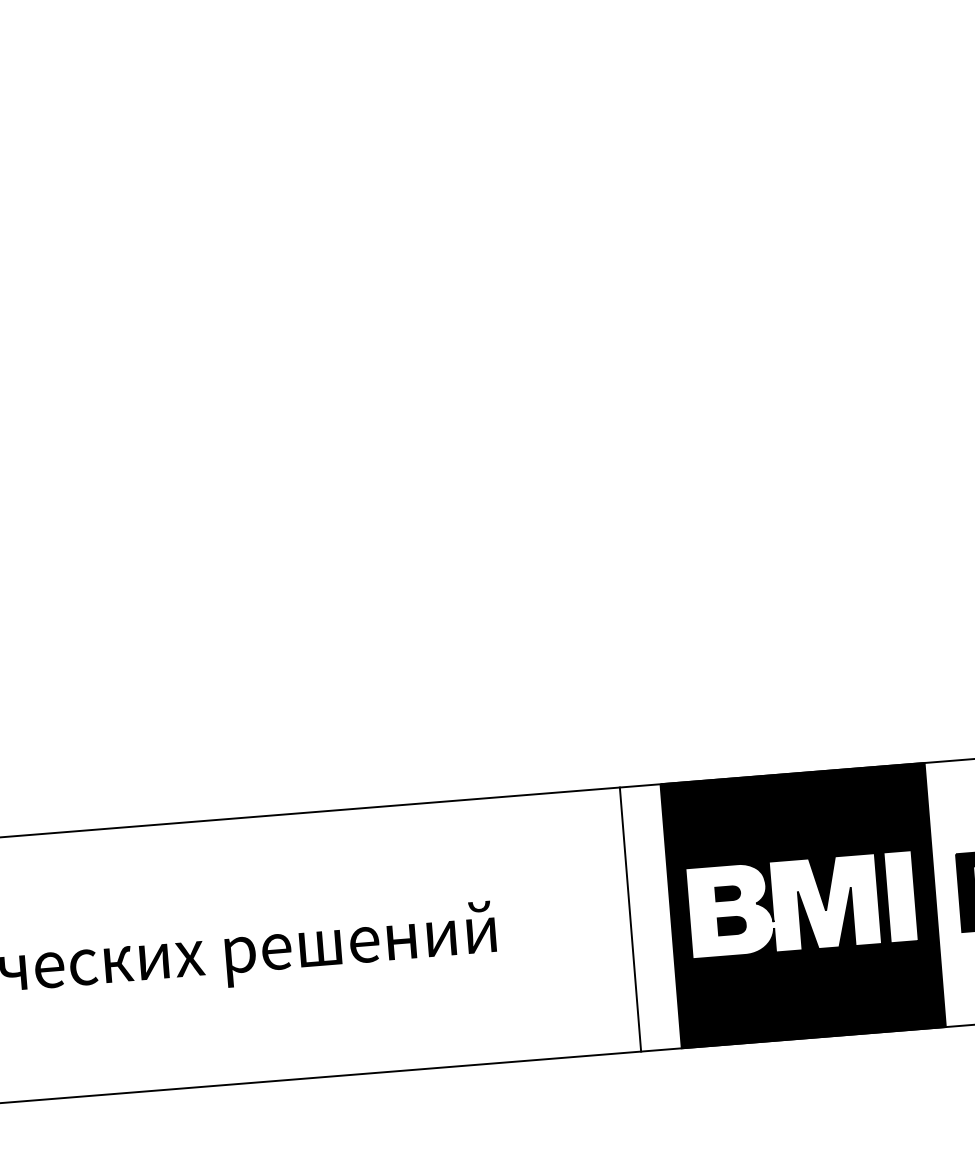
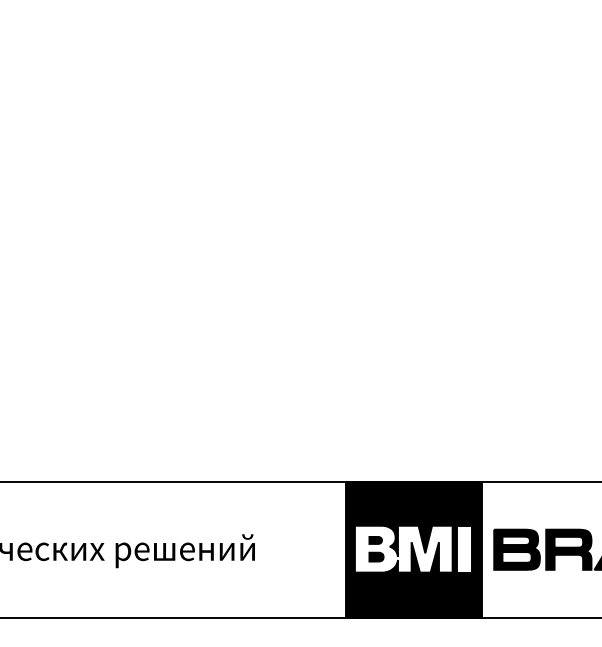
line: (630, 919) -> (324, 549), removed

